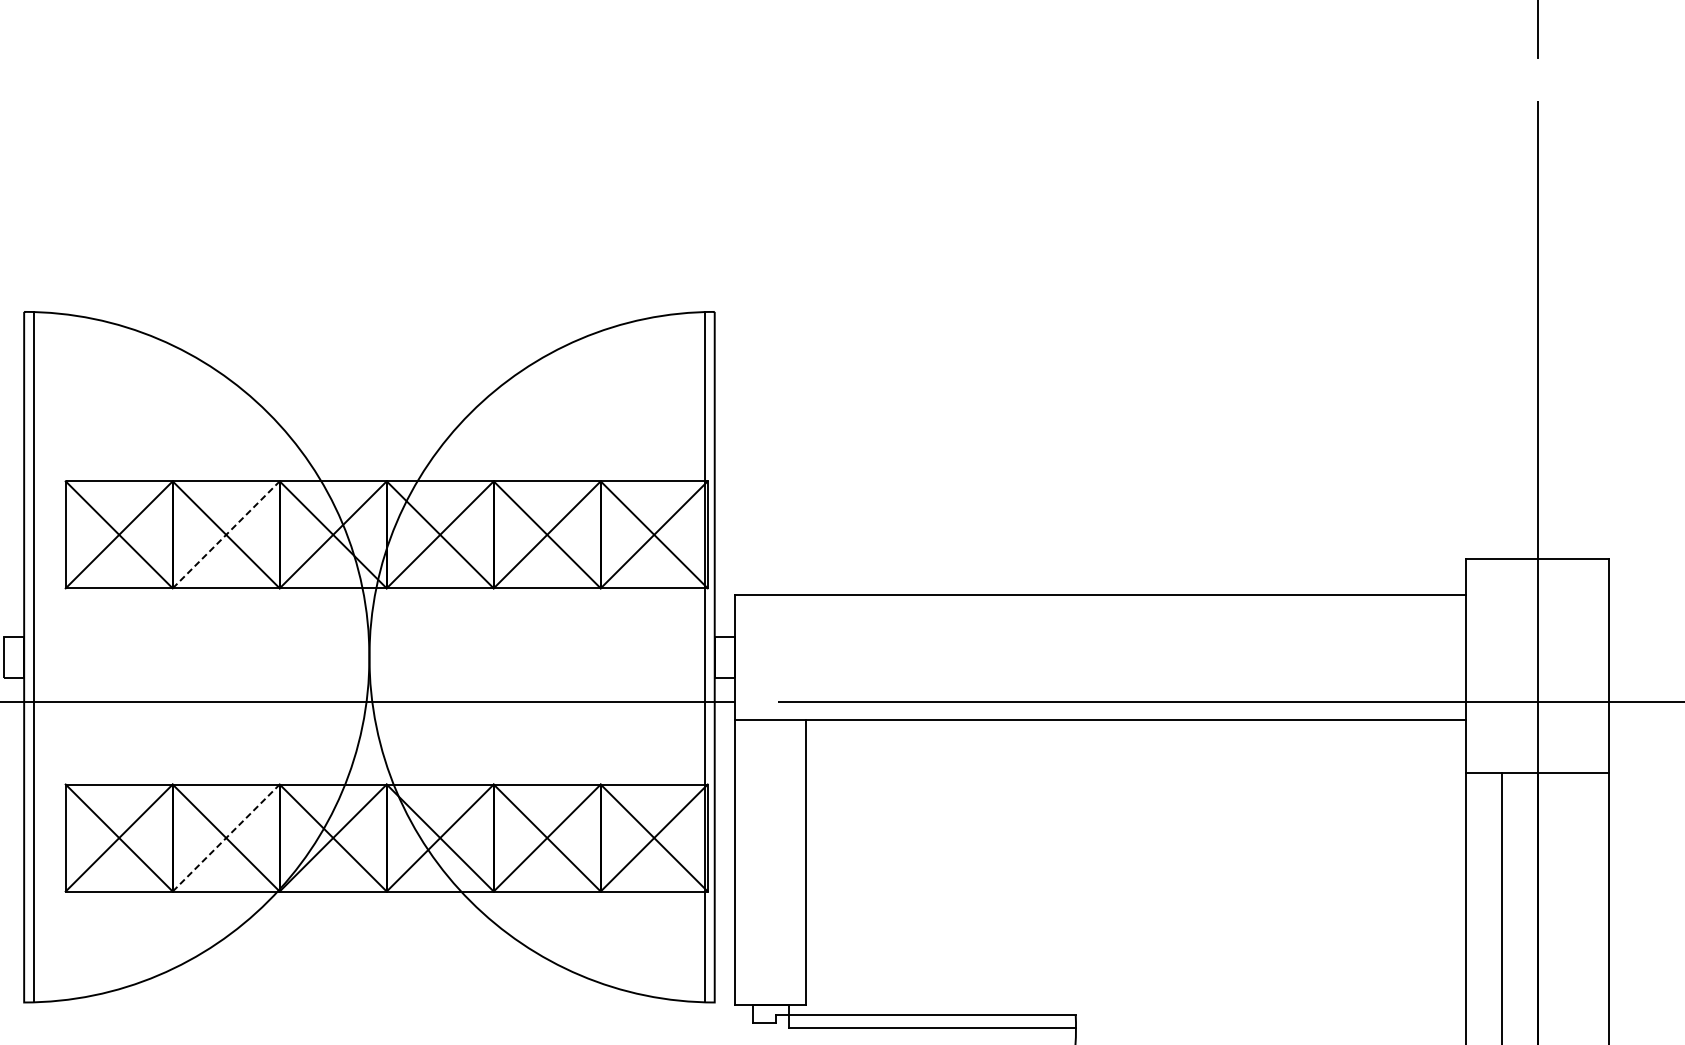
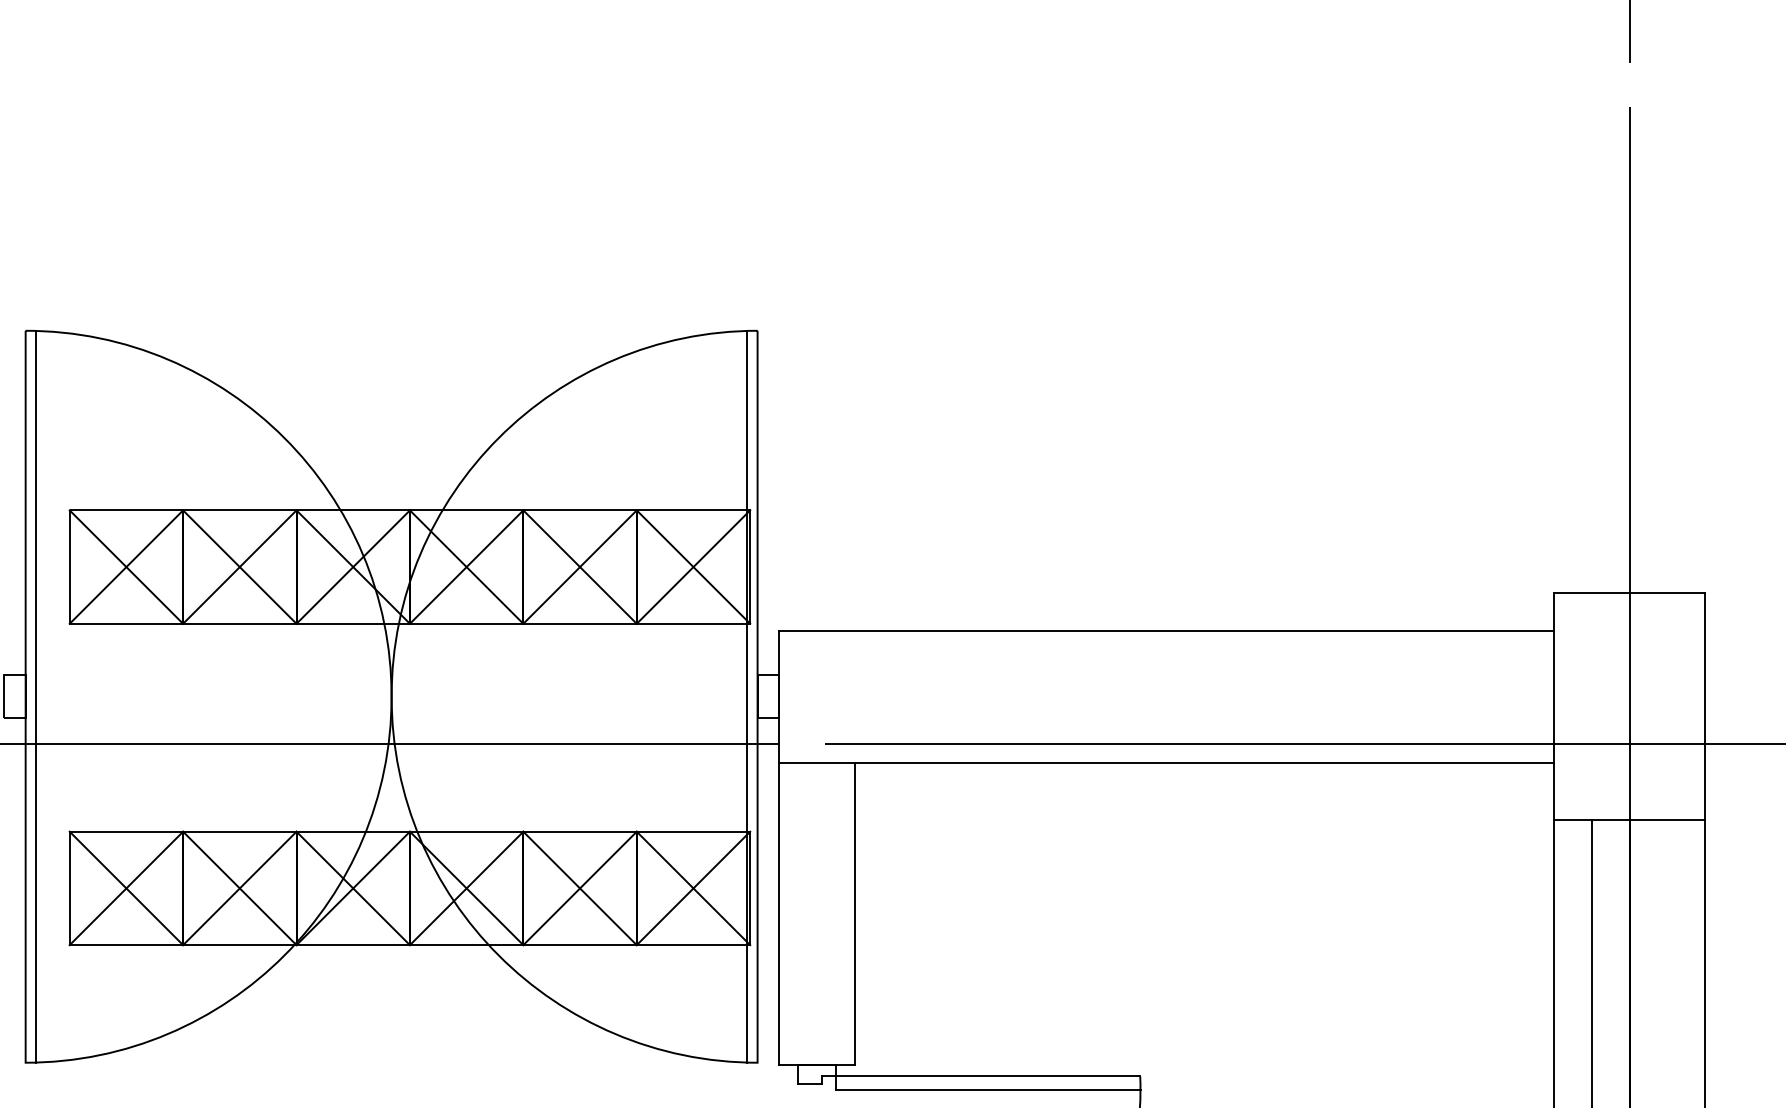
line: (226, 534) -> (240, 566), dashed -> solid
line: (226, 838) -> (240, 888), dashed -> solid

